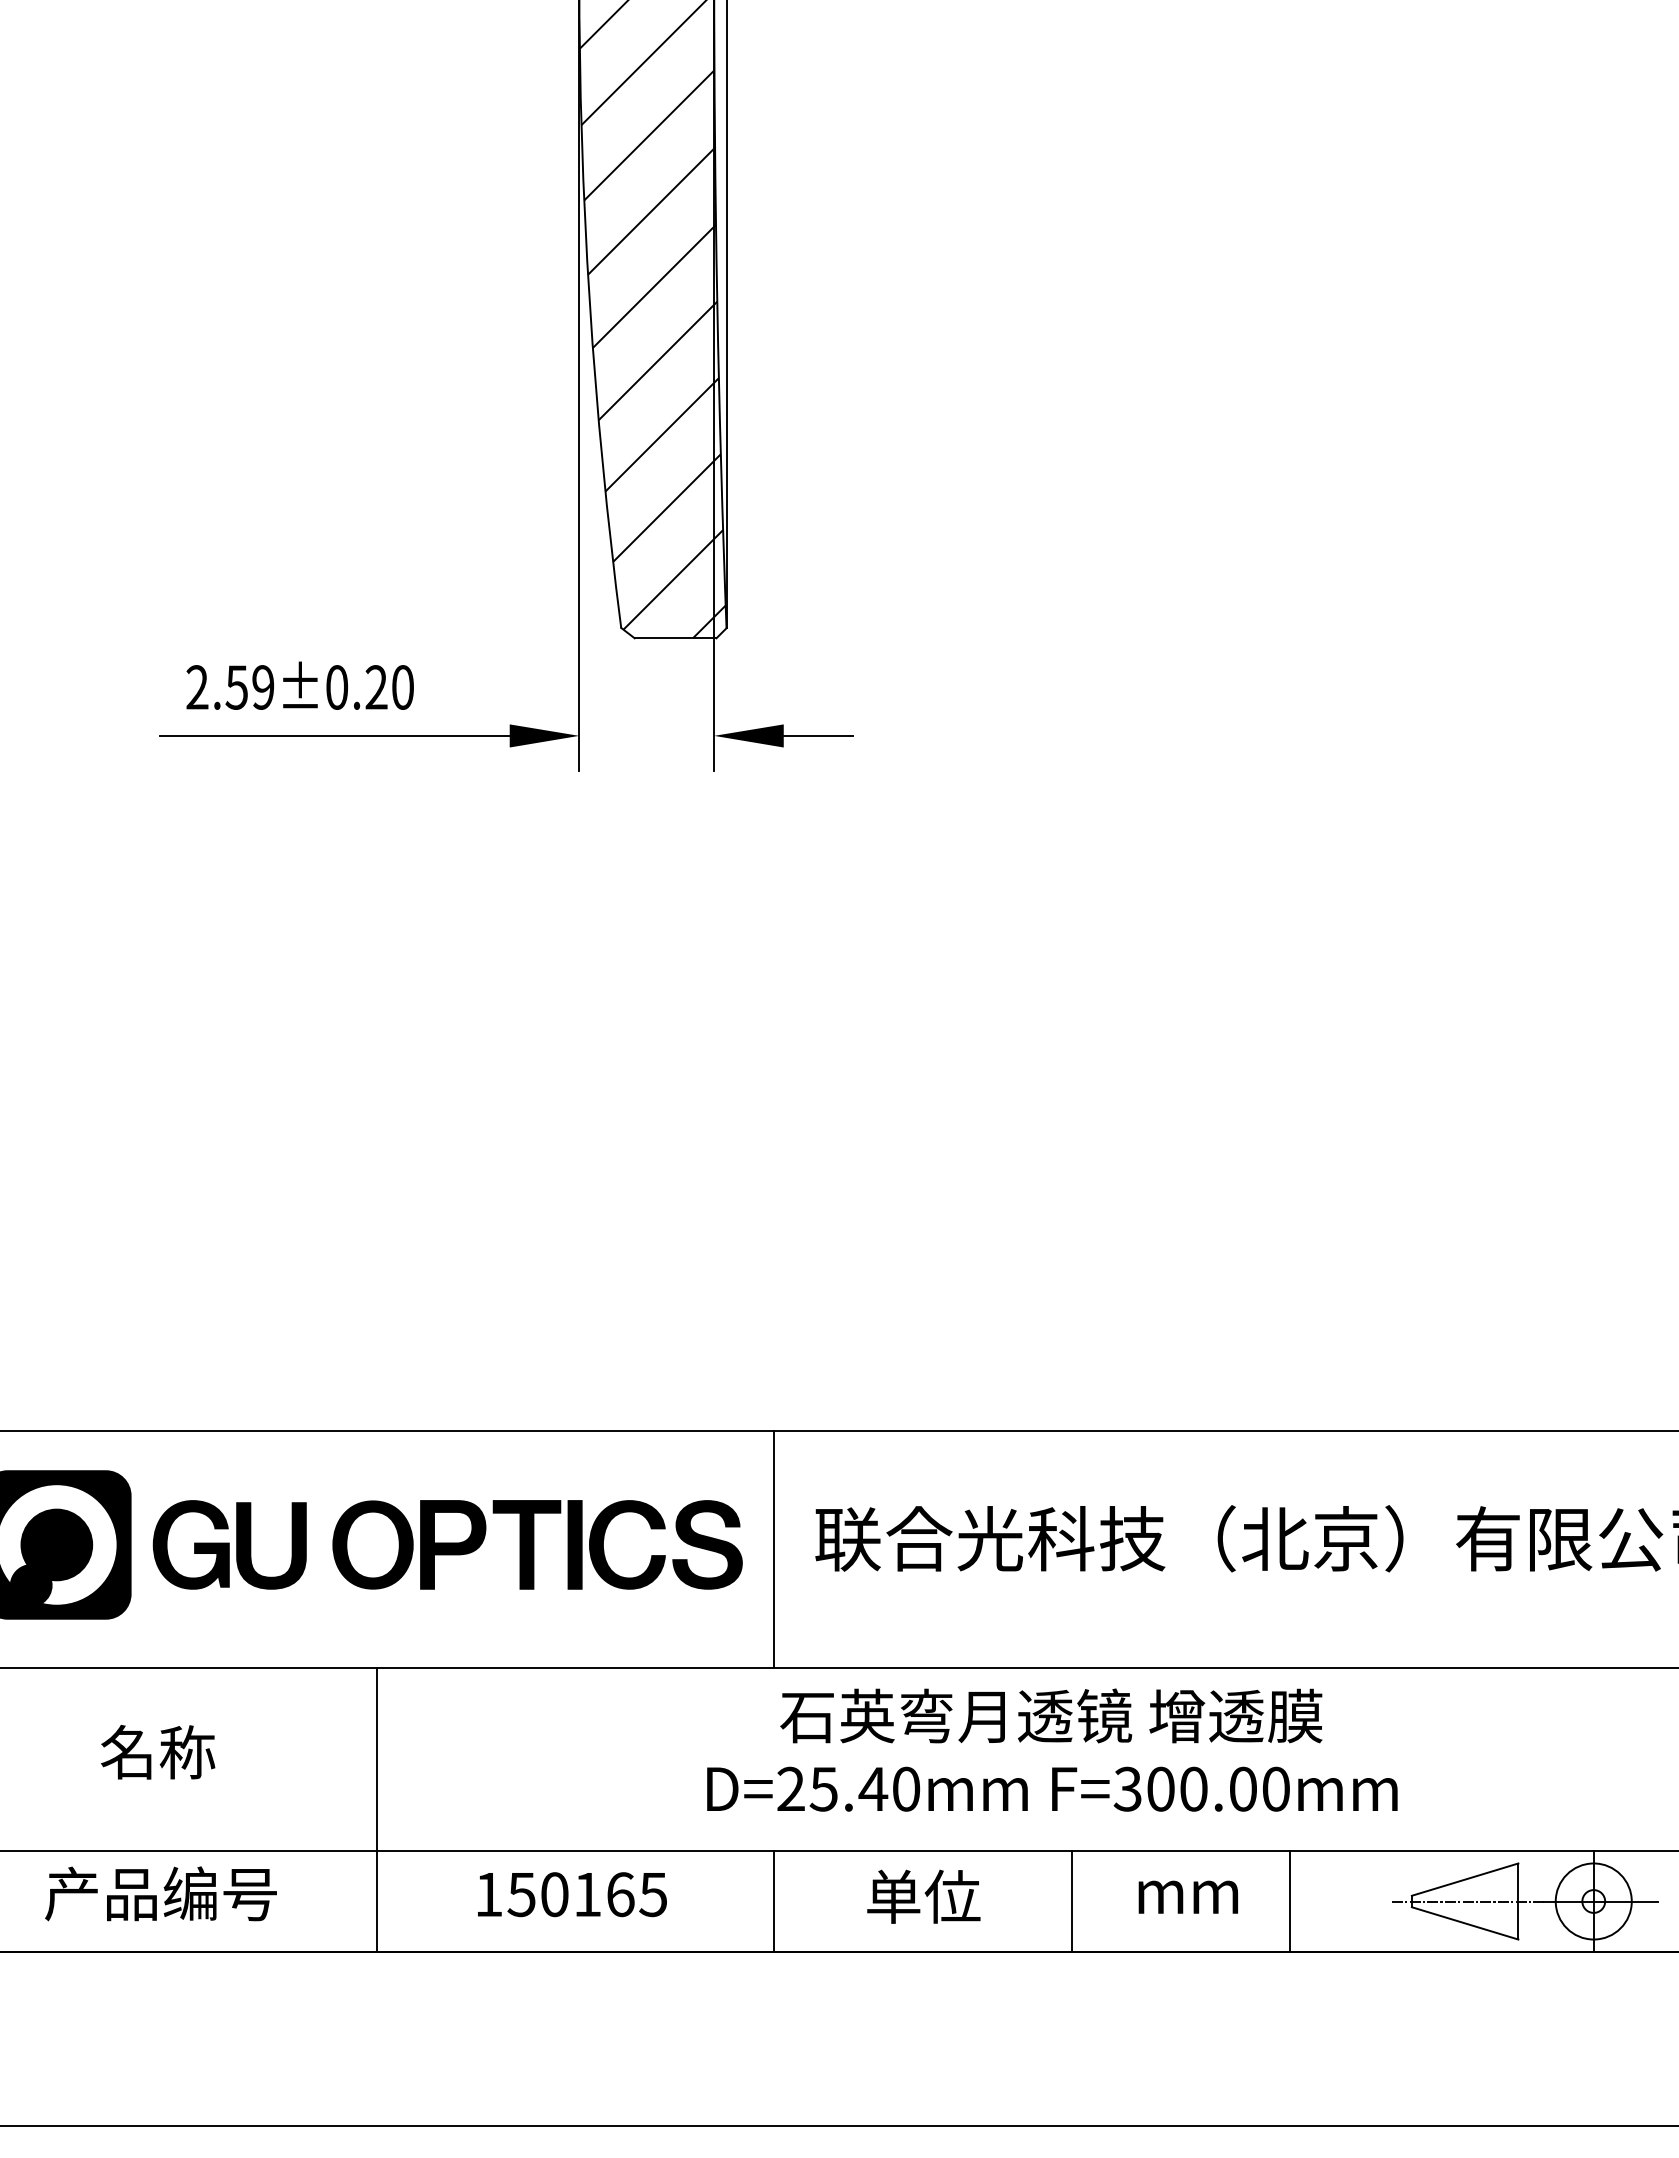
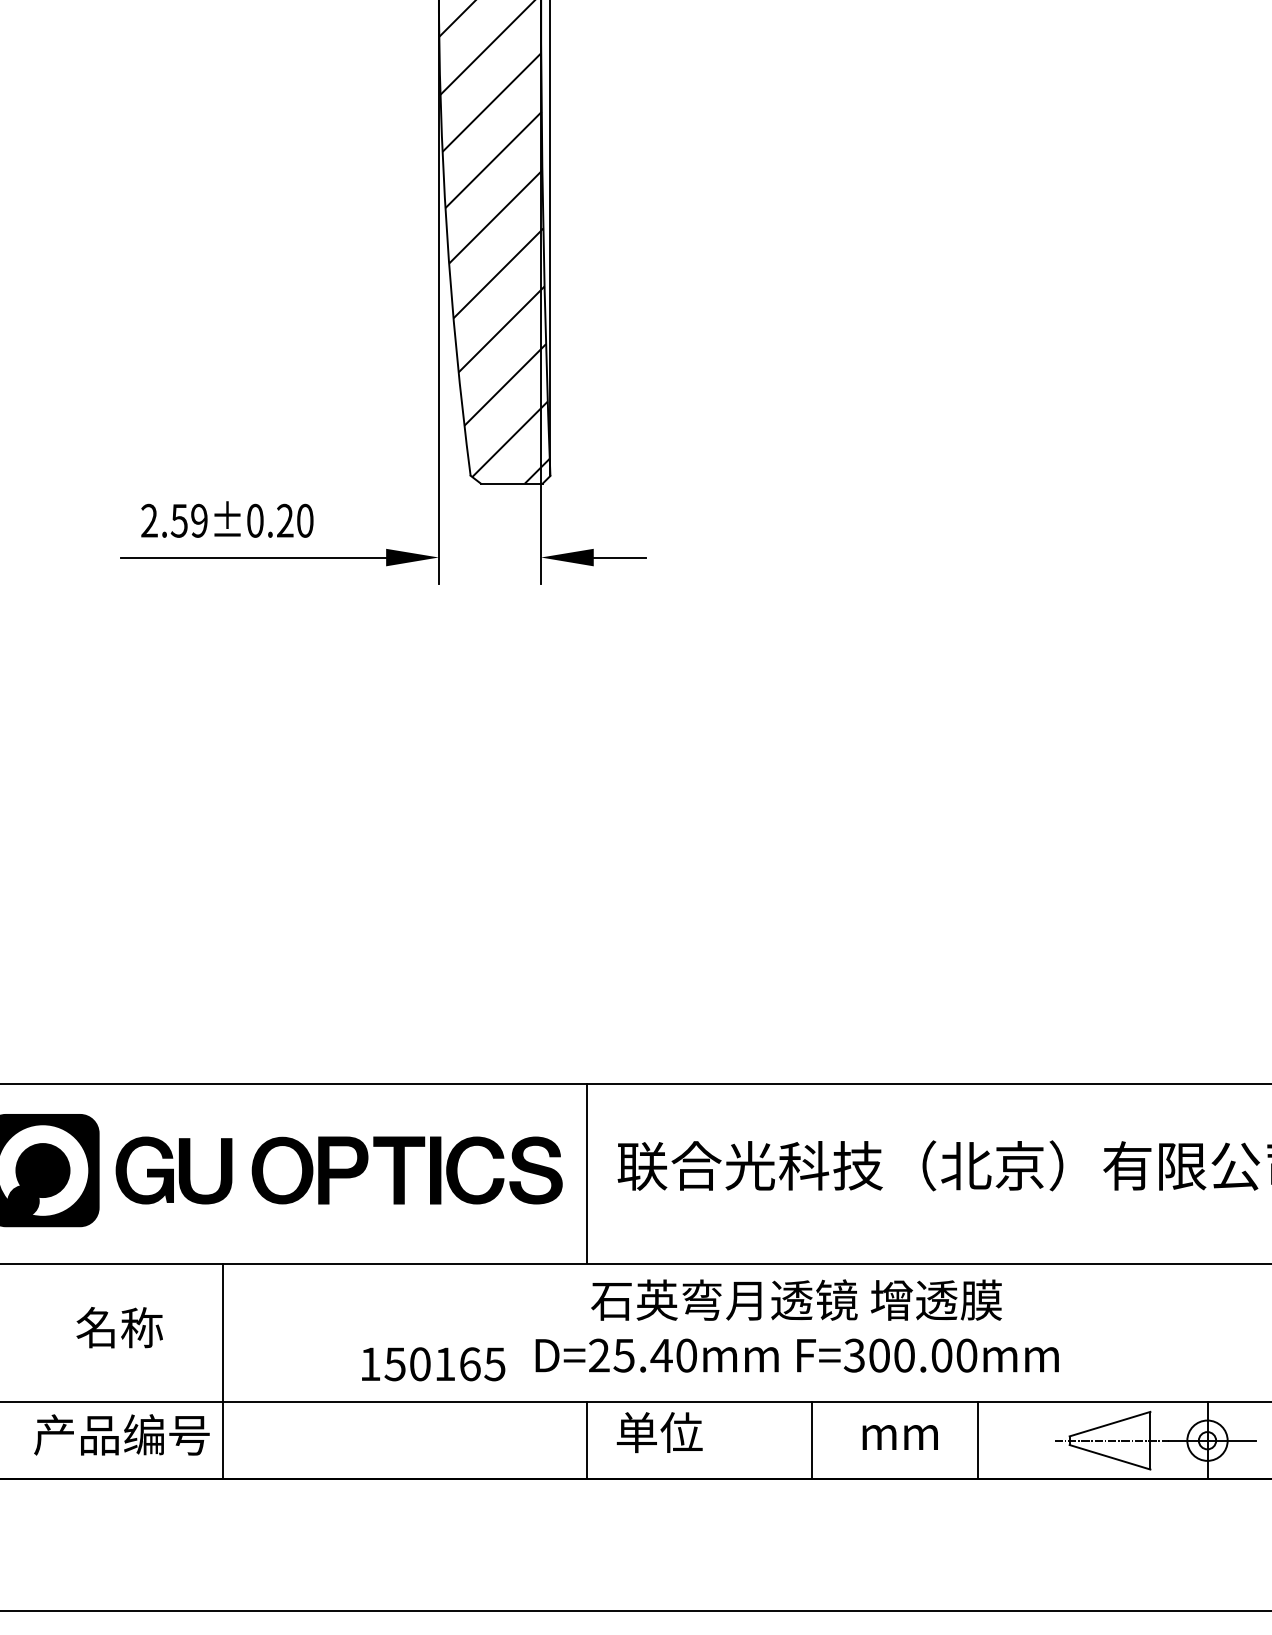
line: (376, 1810) -> (223, 1371), moved
text: (572, 1894) -> (433, 1364), moved
text: (923, 1896) -> (659, 1432), moved
circle: (1593, 1901) -> (1207, 1440), size x0.7

